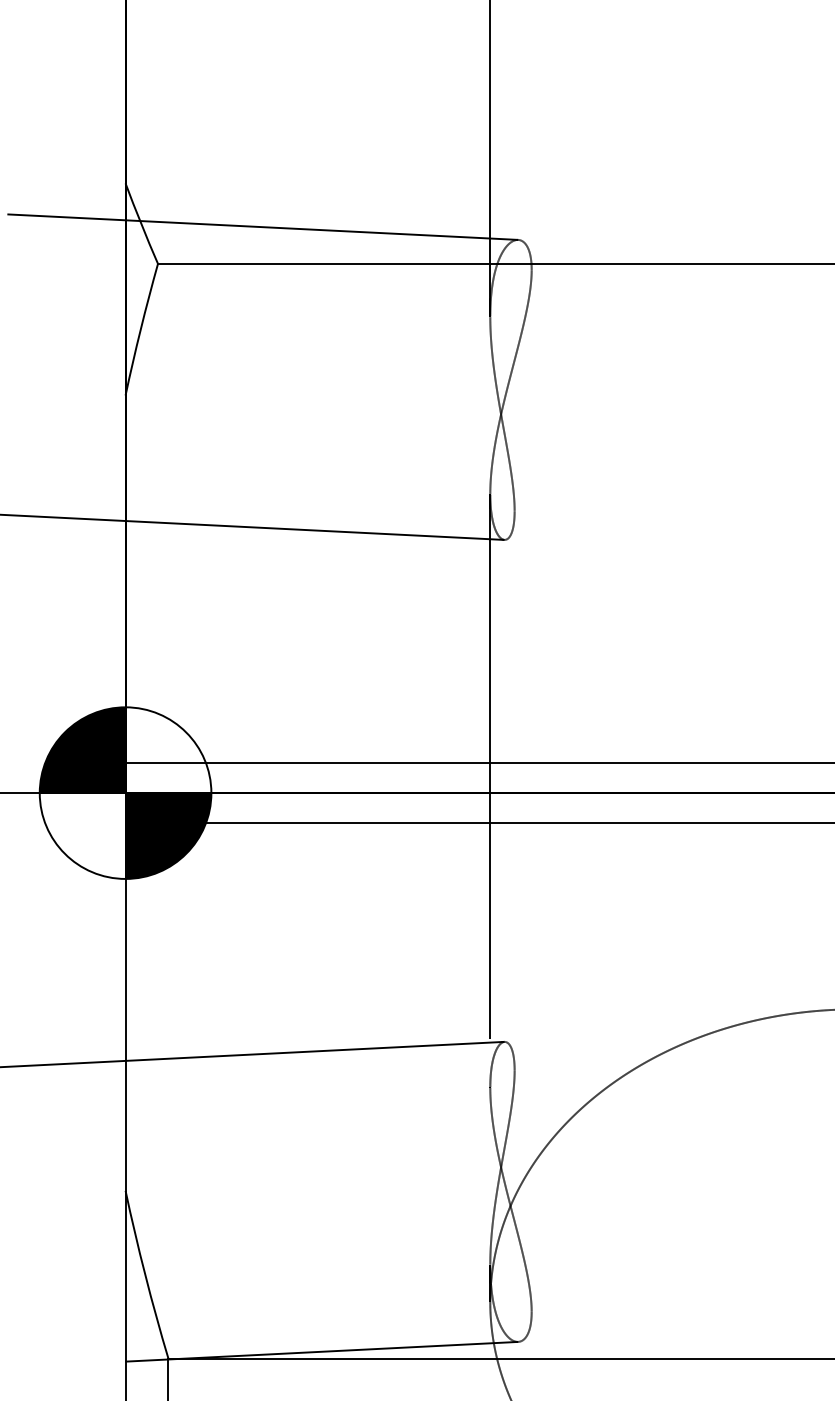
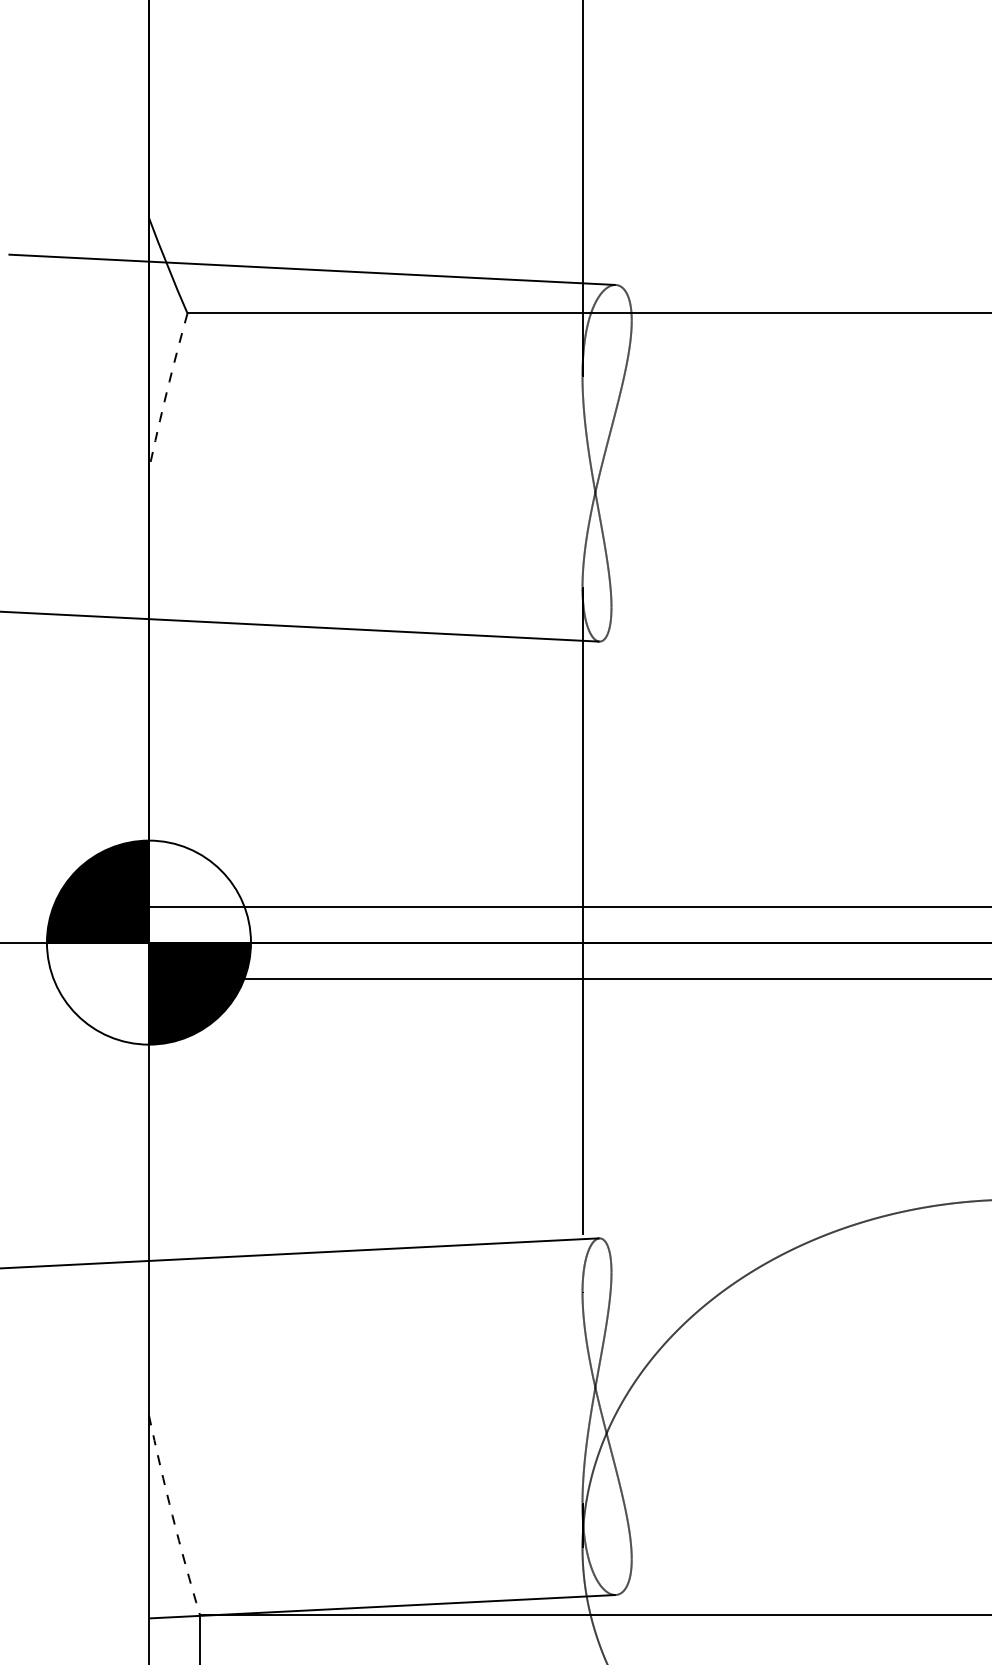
arc: (141, 329) -> (167, 391), solid -> dashed
arc: (145, 1275) -> (172, 1515), solid -> dashed

